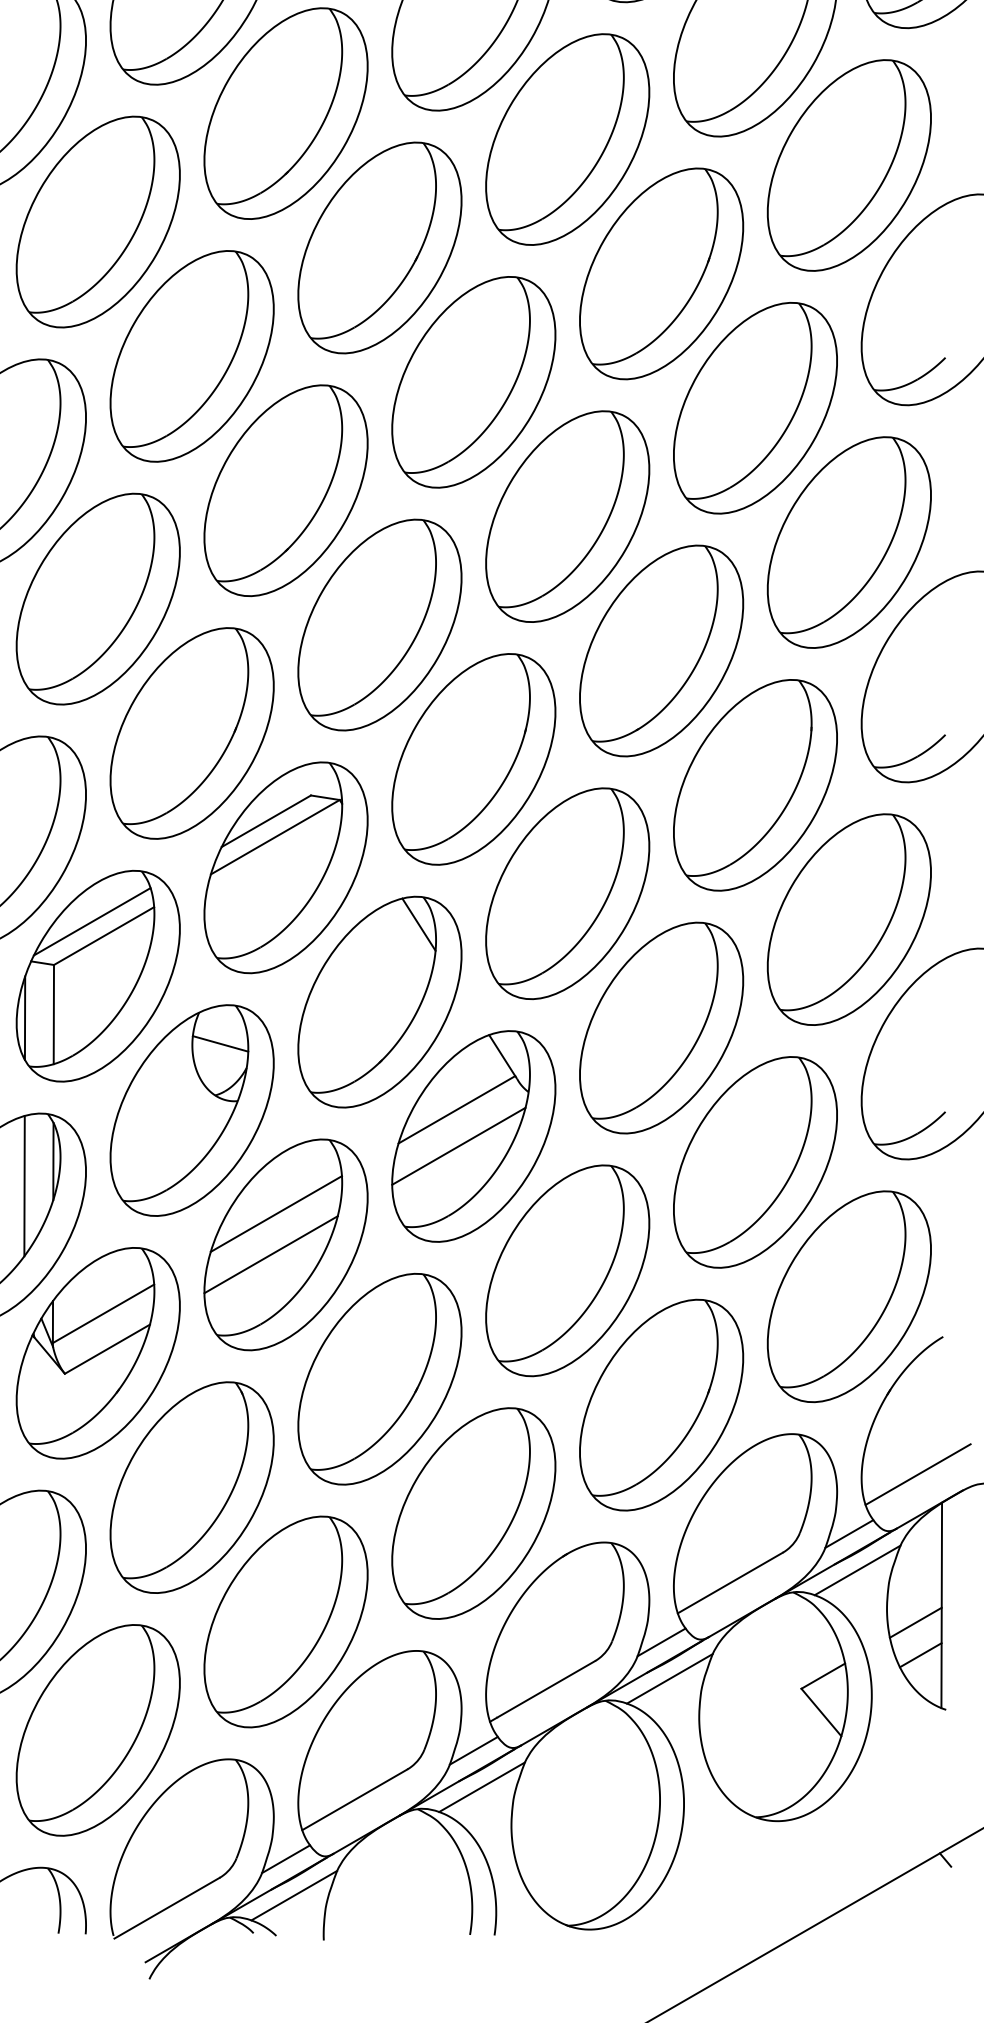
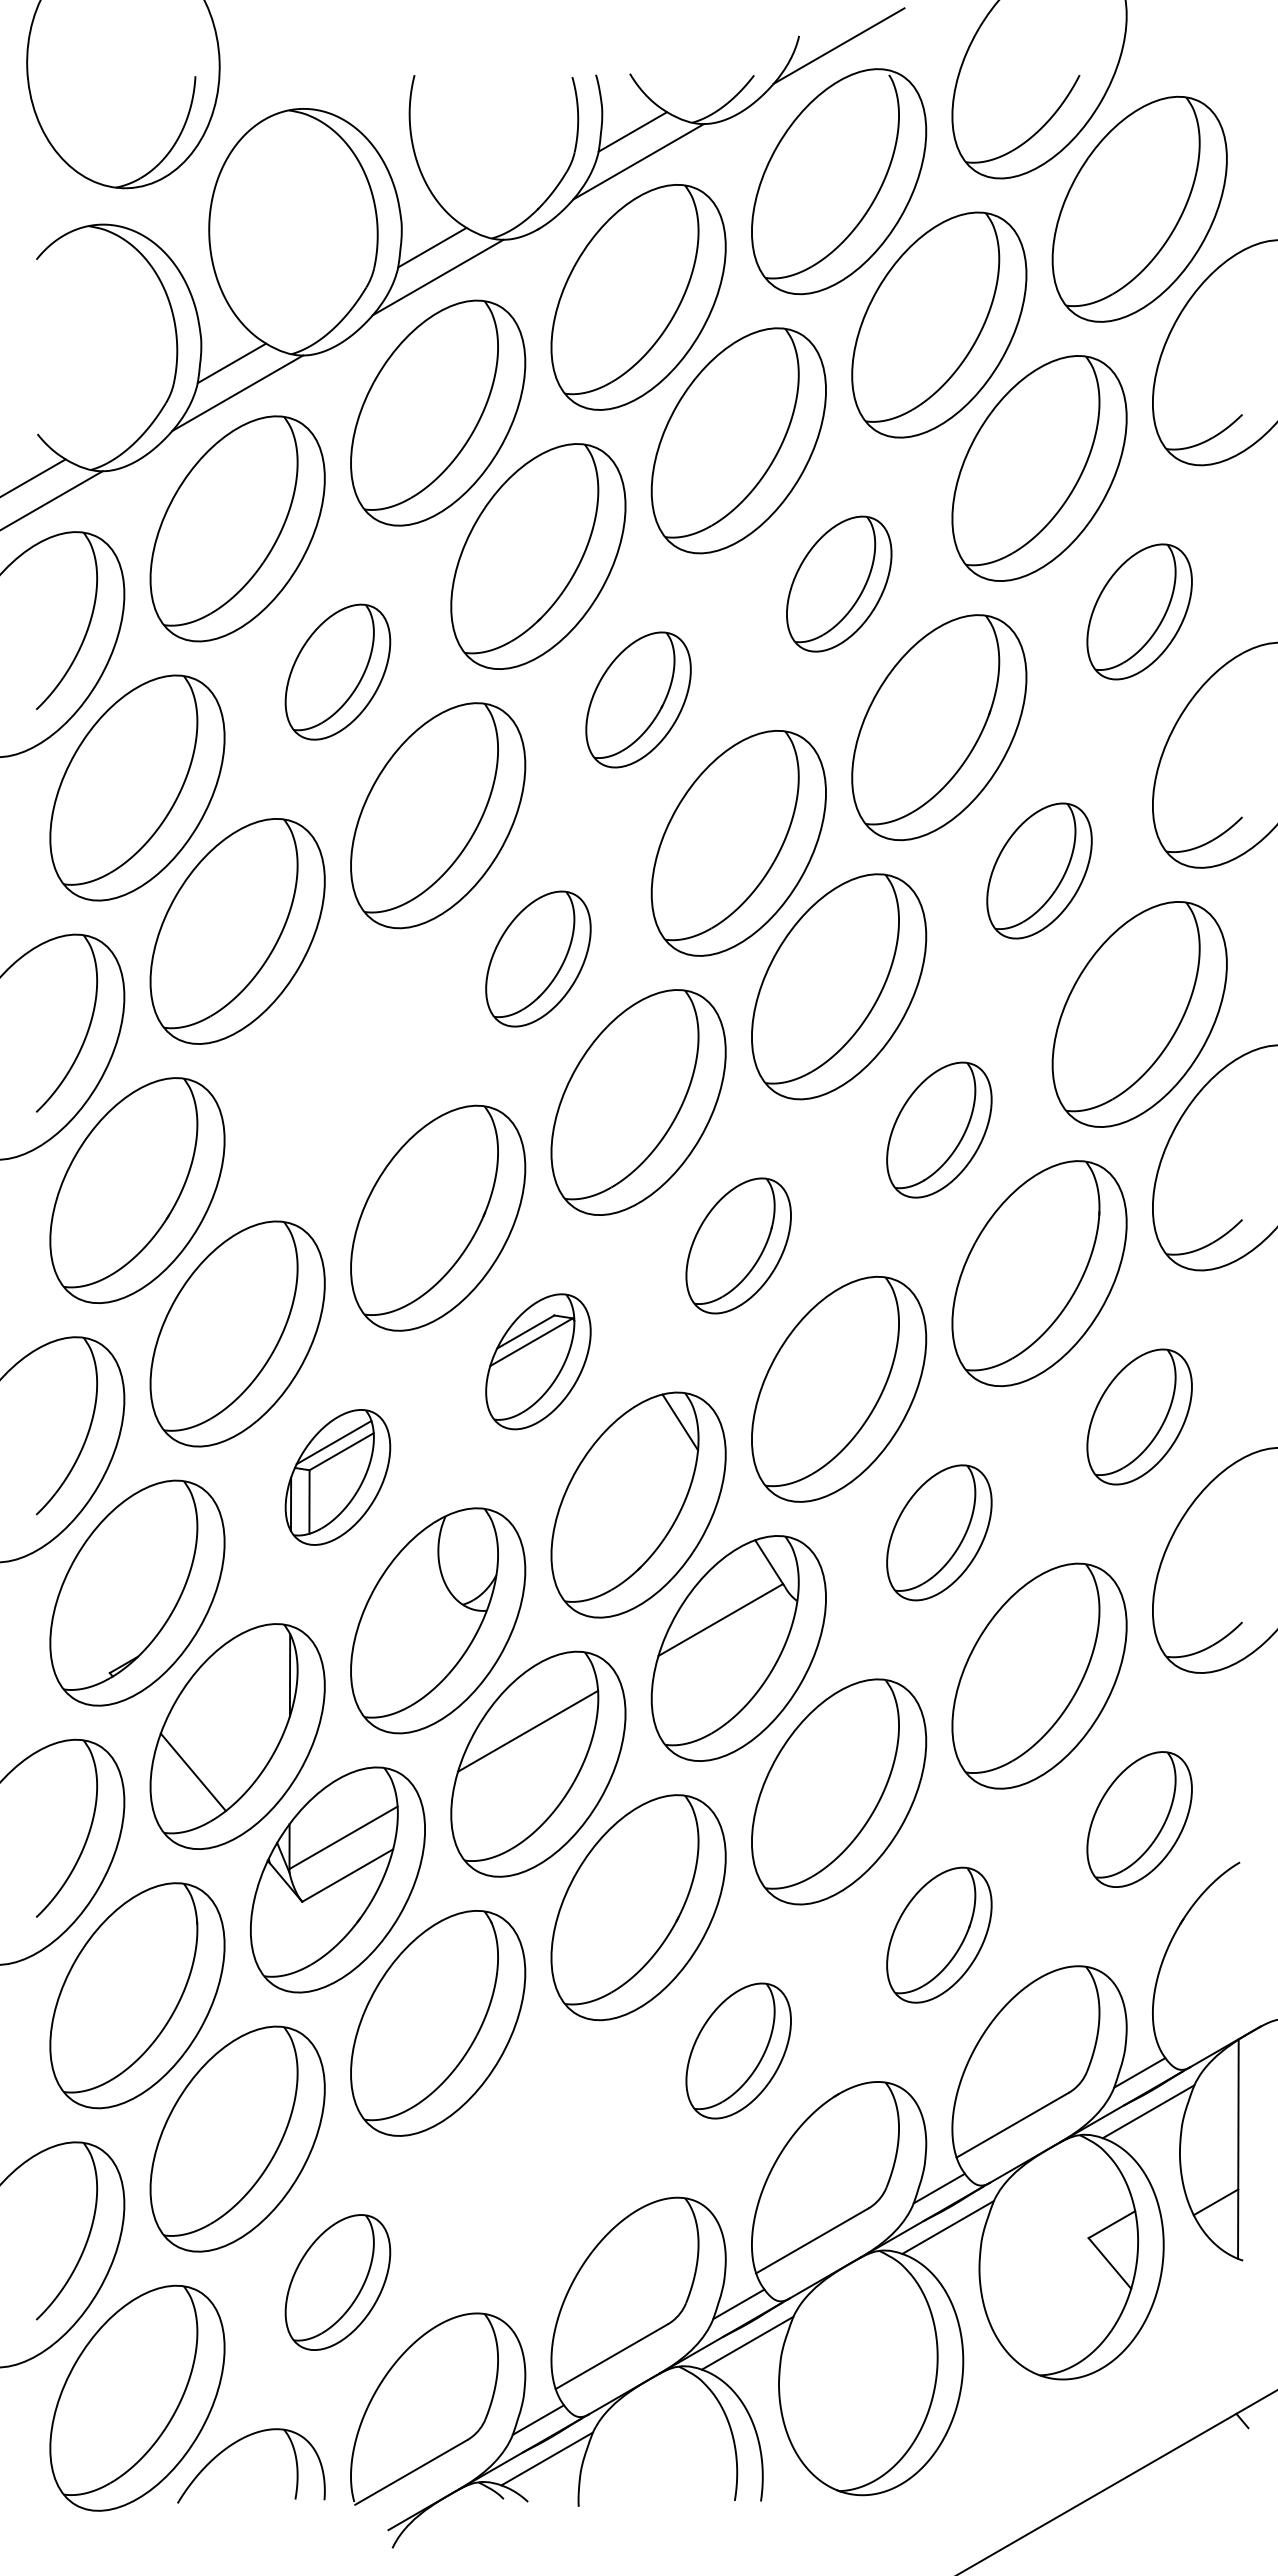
part: (568, 138) -> (839, 583), size x0.6
part: (849, 165) -> (1139, 611), size x0.6
part: (97, 221) -> (337, 671), size x0.6
part: (379, 247) -> (638, 699), size x0.6
part: (755, 407) -> (1039, 870), size x0.6
part: (286, 490) -> (538, 958), size x0.6
part: (97, 598) -> (337, 1074), removed
part: (661, 650) -> (939, 1129), size x0.6
part: (473, 758) -> (738, 1245), size x0.6
part: (286, 867) -> (538, 1361), size x0.6
part: (849, 919) -> (1139, 1416), size x0.6
part: (97, 976) -> (337, 1477), size x0.6
part: (661, 1027) -> (939, 1532), size x0.6
line: (220, 1043) -> (468, 1549), removed
line: (458, 1145) -> (722, 1658), removed
line: (24, 1186) -> (259, 1701), removed
line: (271, 1254) -> (522, 1774), removed
part: (849, 1296) -> (1139, 1819), size x0.6
part: (661, 1404) -> (939, 1934), size x0.6
line: (918, 1474) -> (1213, 2009), removed
part: (473, 1513) -> (738, 2050), size x0.6
part: (286, 1621) -> (538, 2166), removed
line: (915, 1622) -> (1210, 2167), removed
part: (97, 1730) -> (337, 2282), size x0.6

